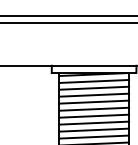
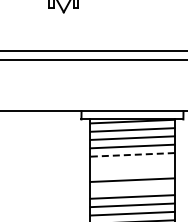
line: (94, 101) -> (132, 154), solid -> dashed
line: (94, 109) -> (132, 163), removed
line: (94, 115) -> (132, 171), removed
line: (94, 130) -> (132, 188), removed

